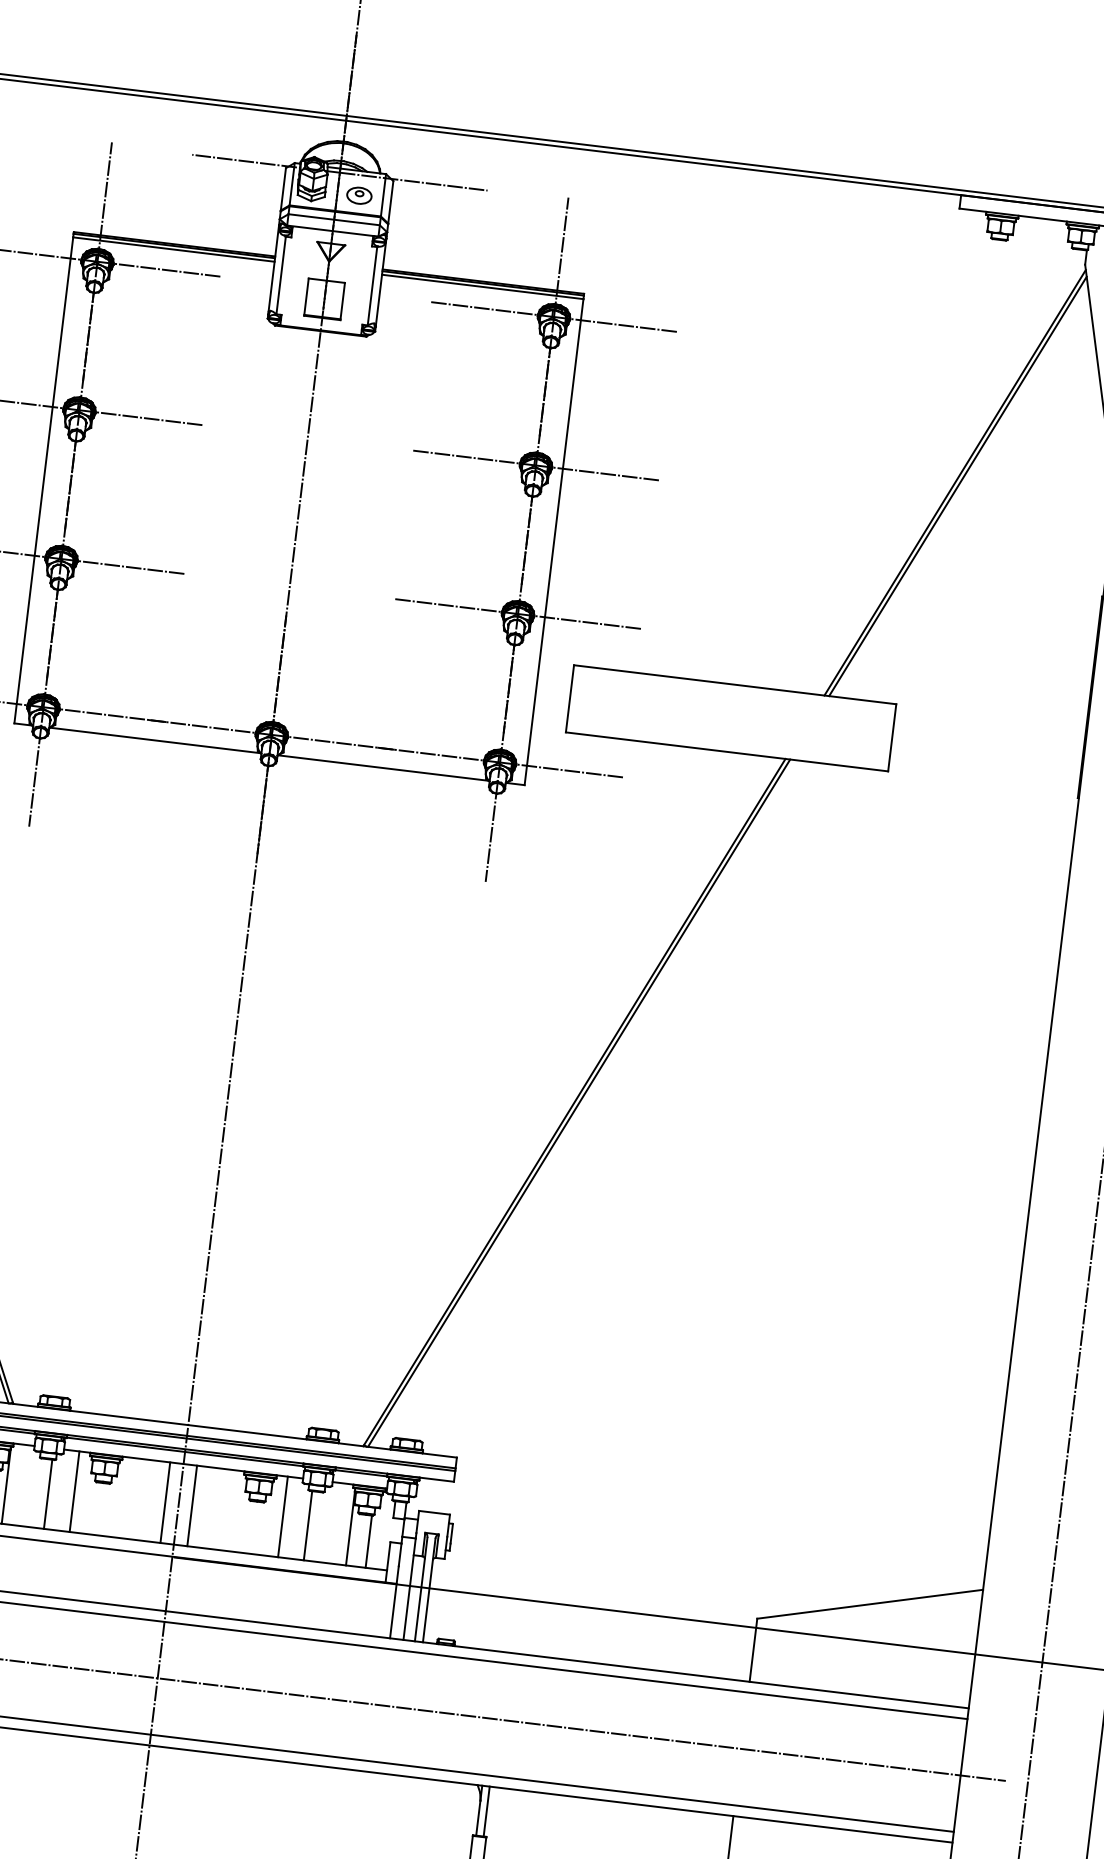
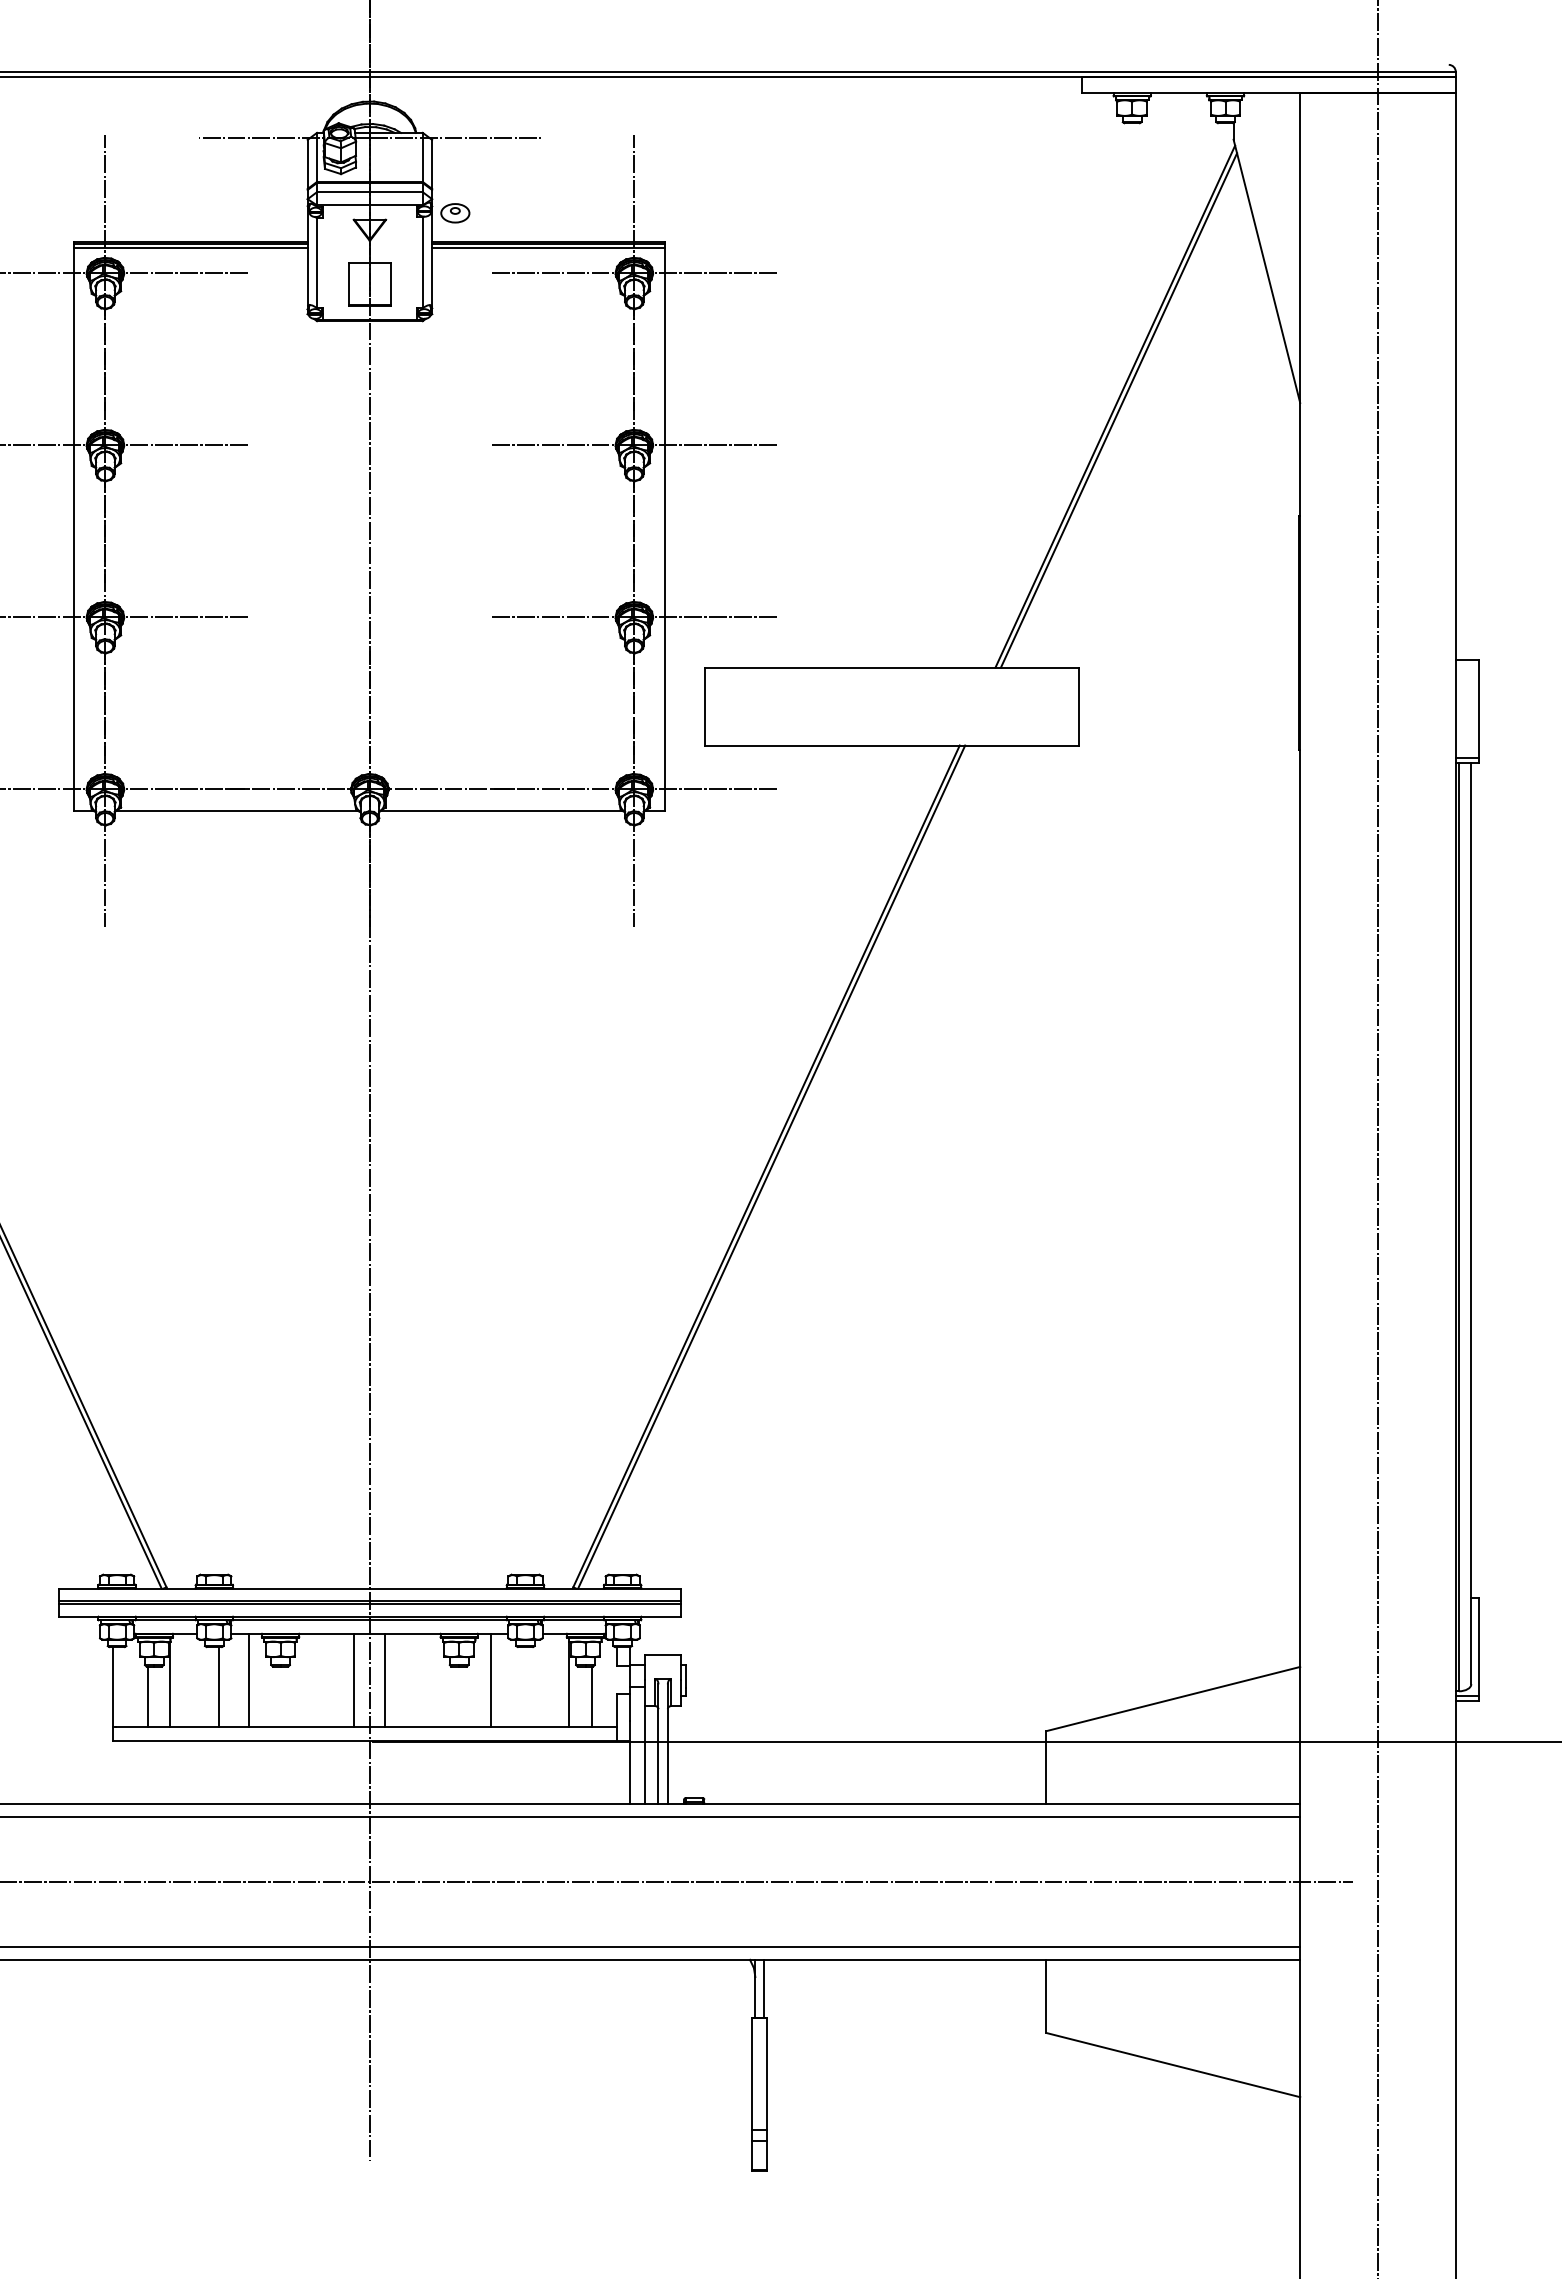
part: (359, 195) -> (455, 213), moved
line: (308, 1526) -> (520, 1687), removed

